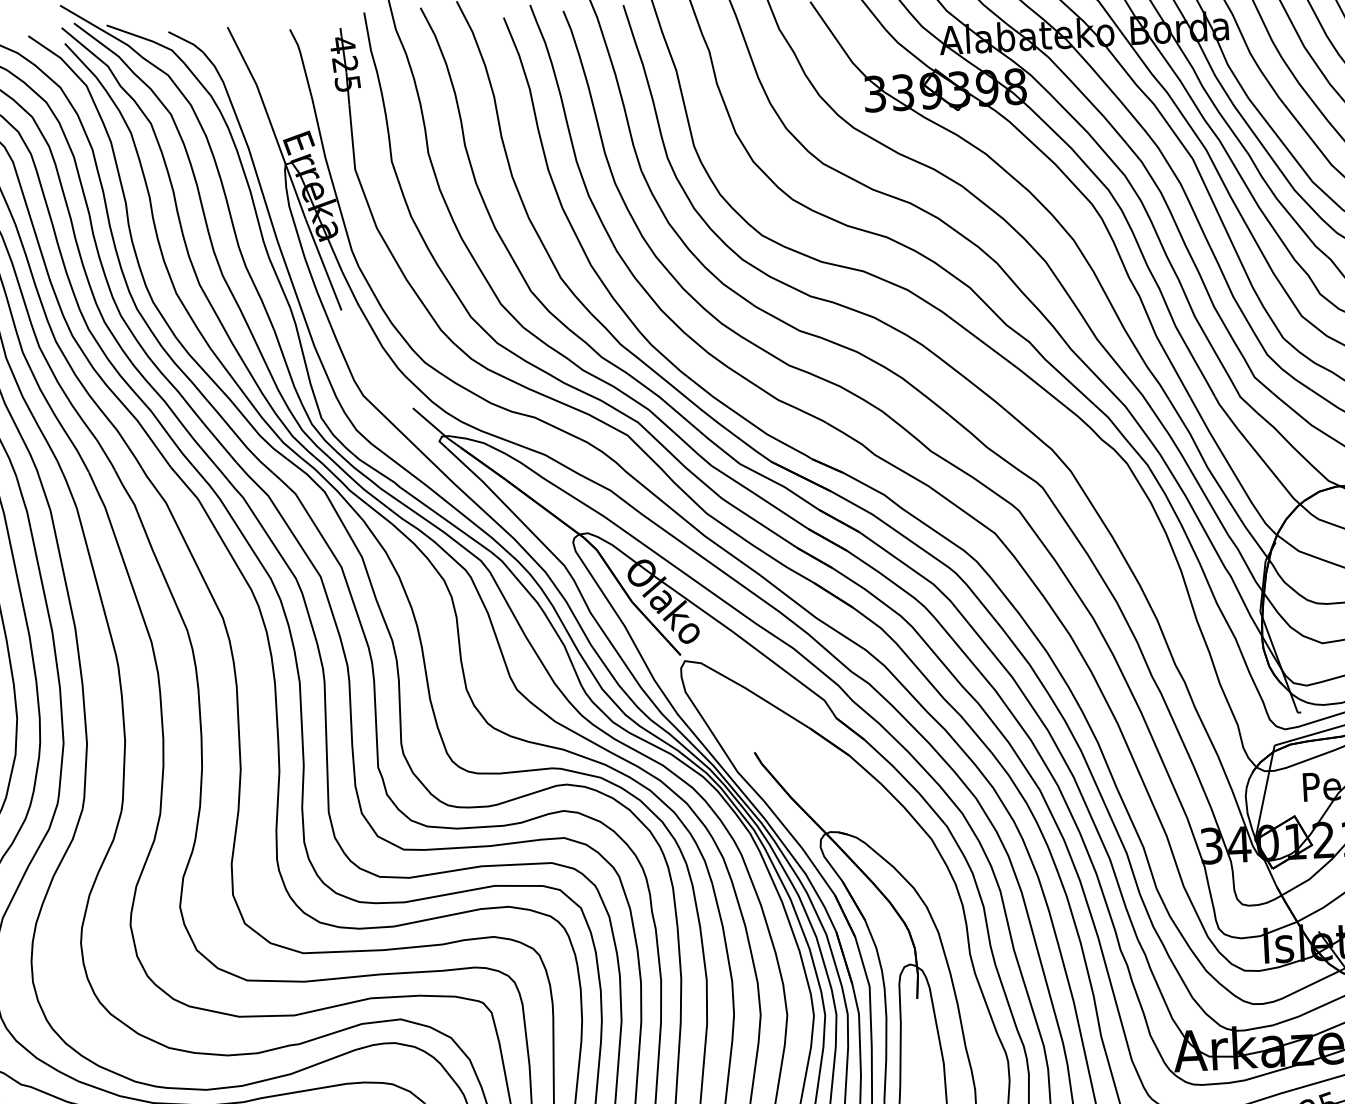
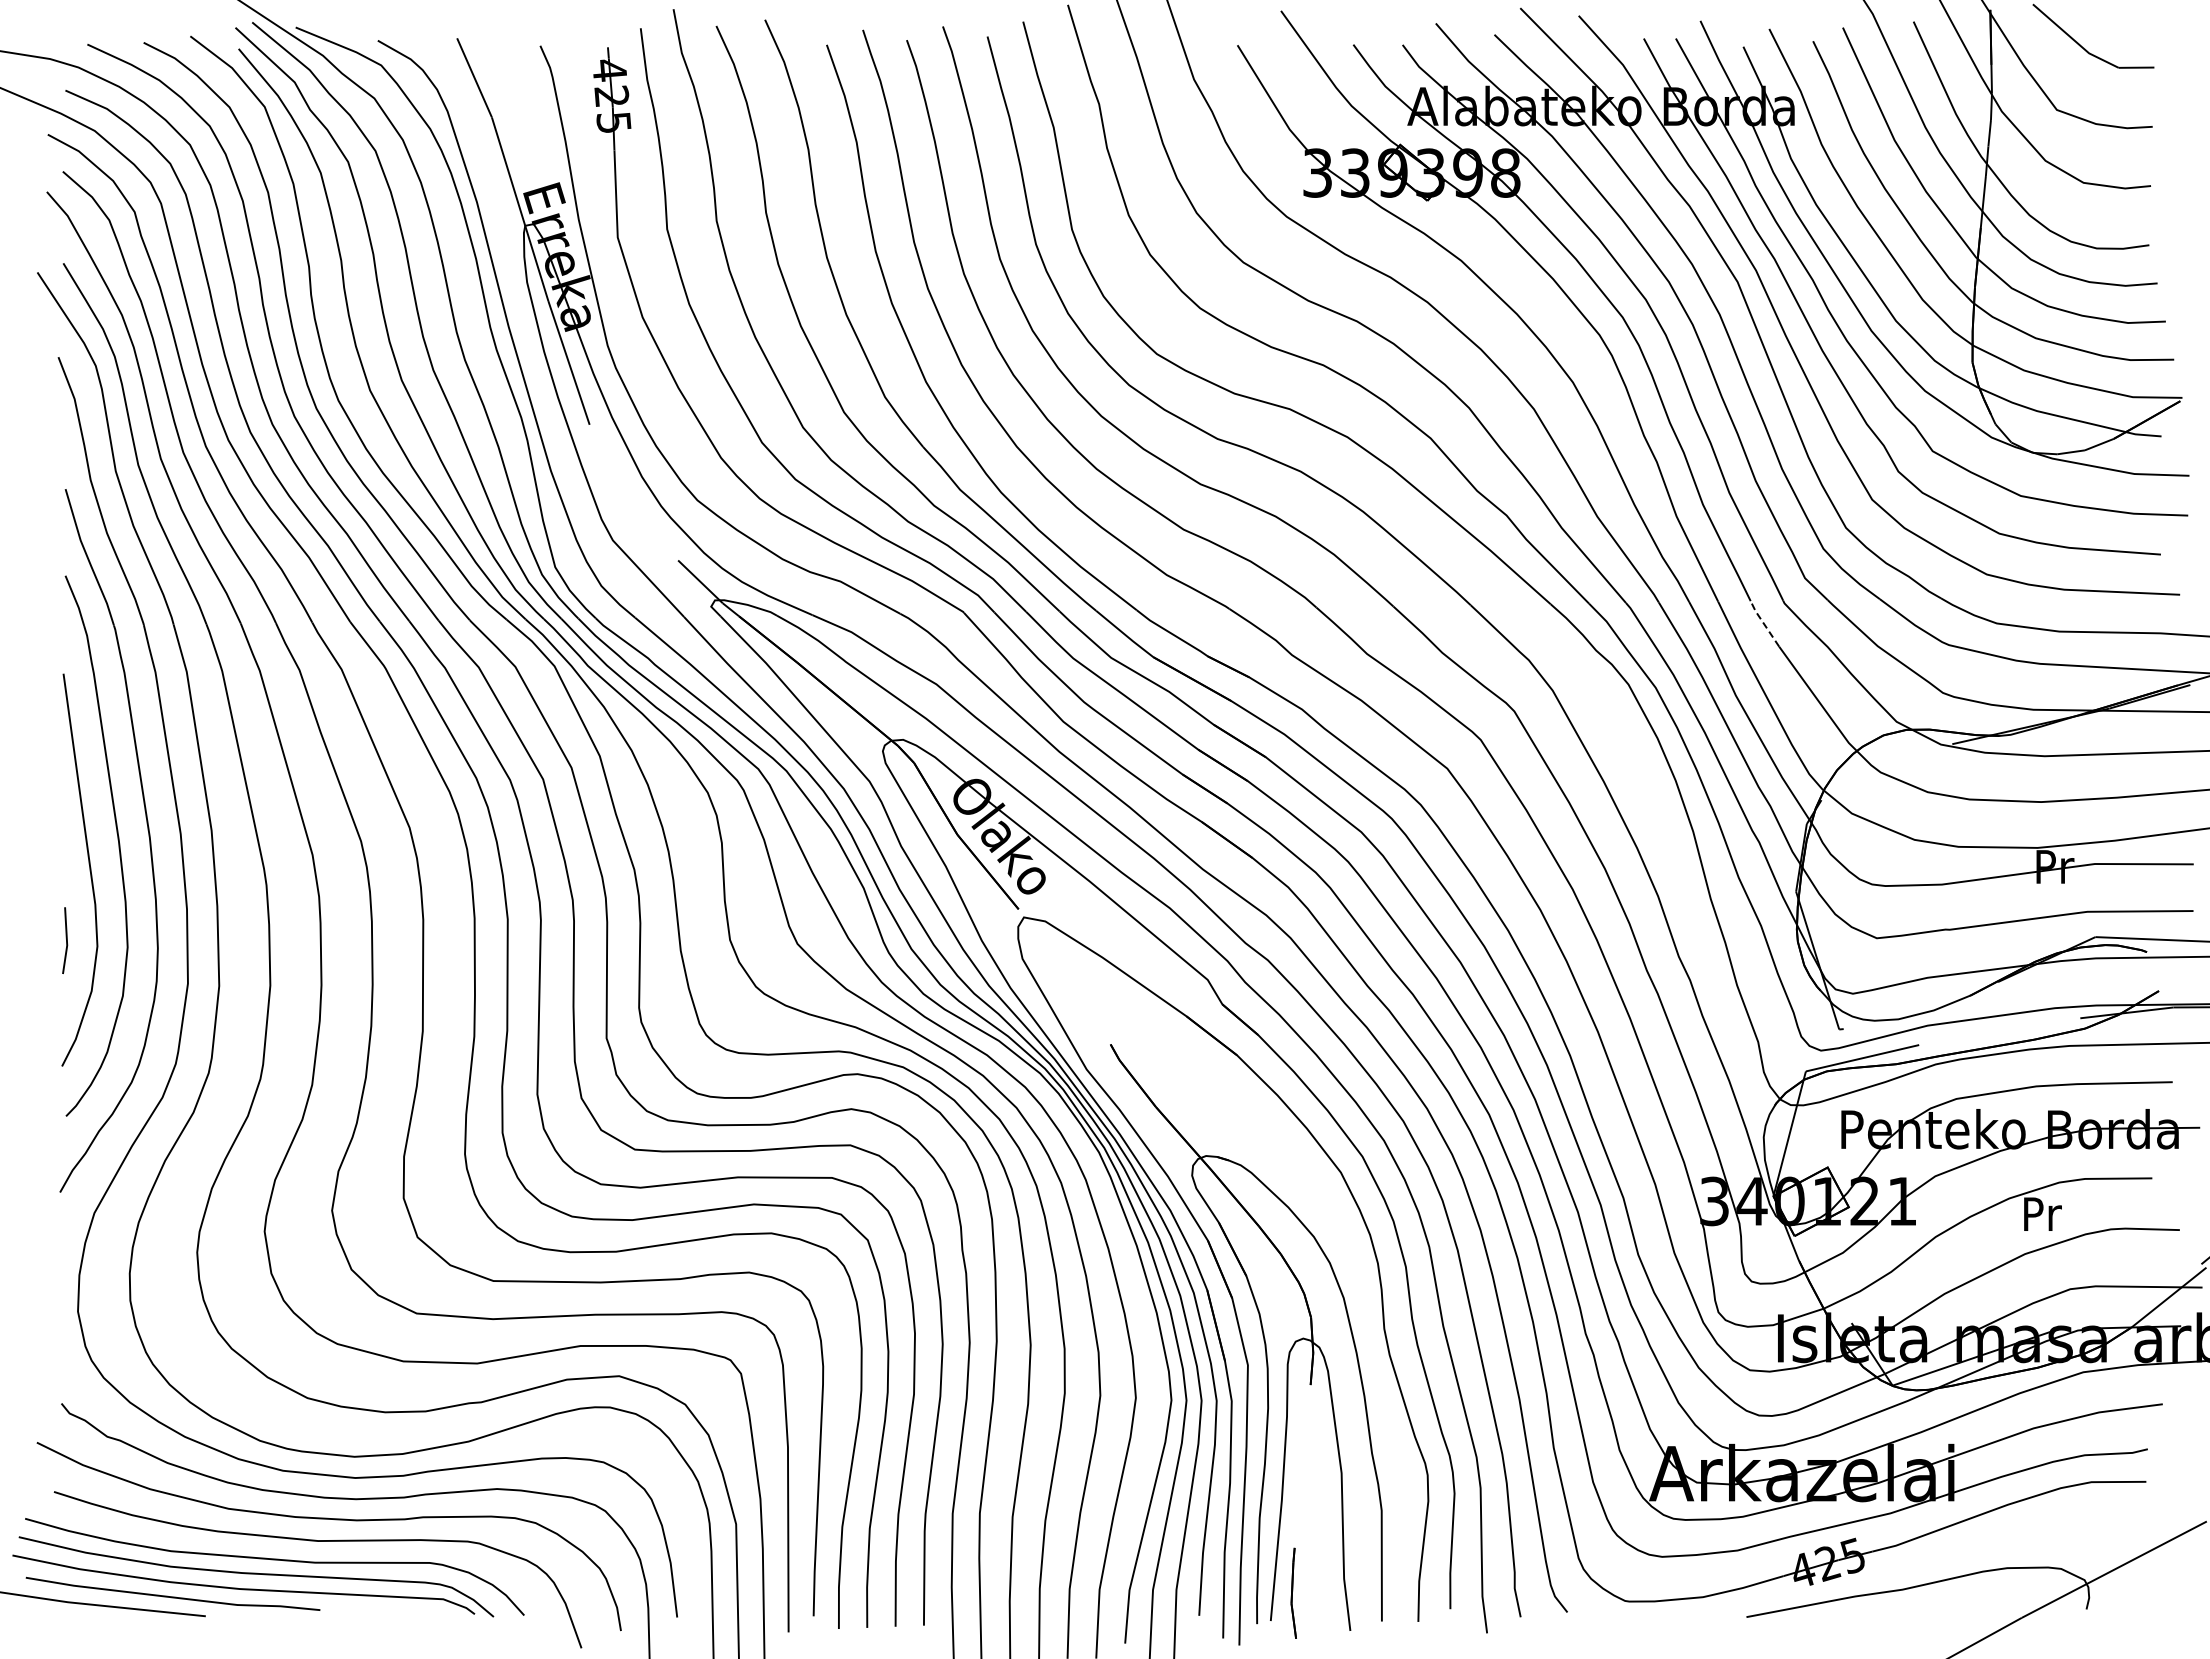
line: (1225, 412) -> (1763, 623), solid -> dashed

